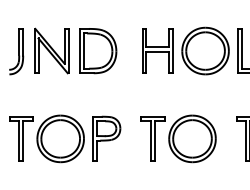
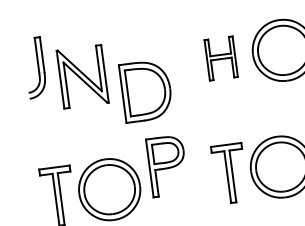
part: (157, 50) -> (220, 57), size x0.7
part: (16, 51) -> (35, 67), moved
part: (98, 51) -> (146, 91), moved
part: (106, 138) -> (167, 165), moved

